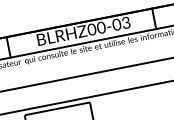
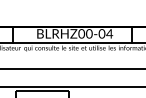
text: (125, 22) -> (109, 33), \c16711848;BLRHZ00-03 -> \c16711848;BLRHZ00-04

